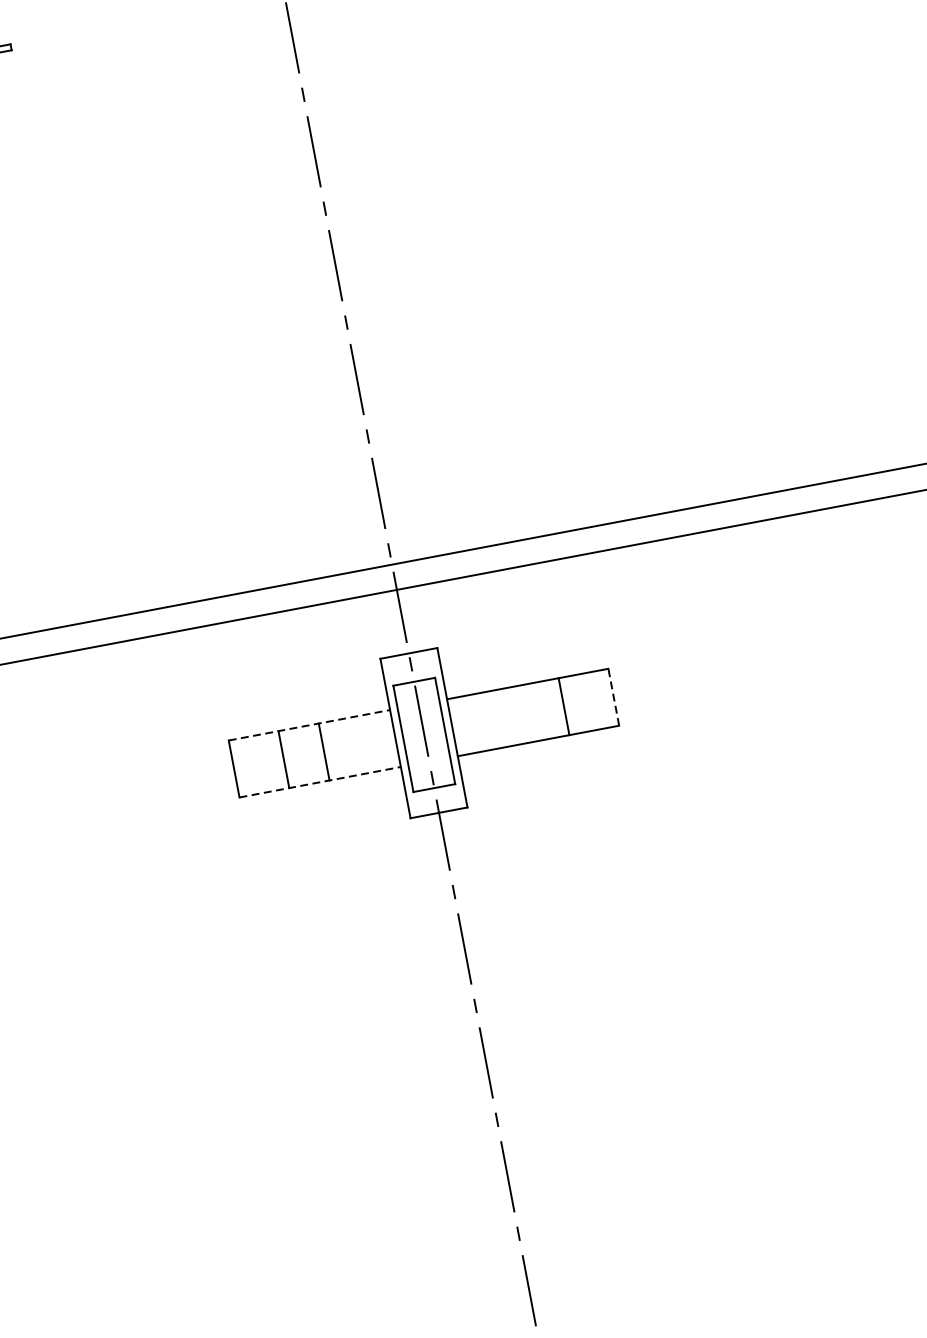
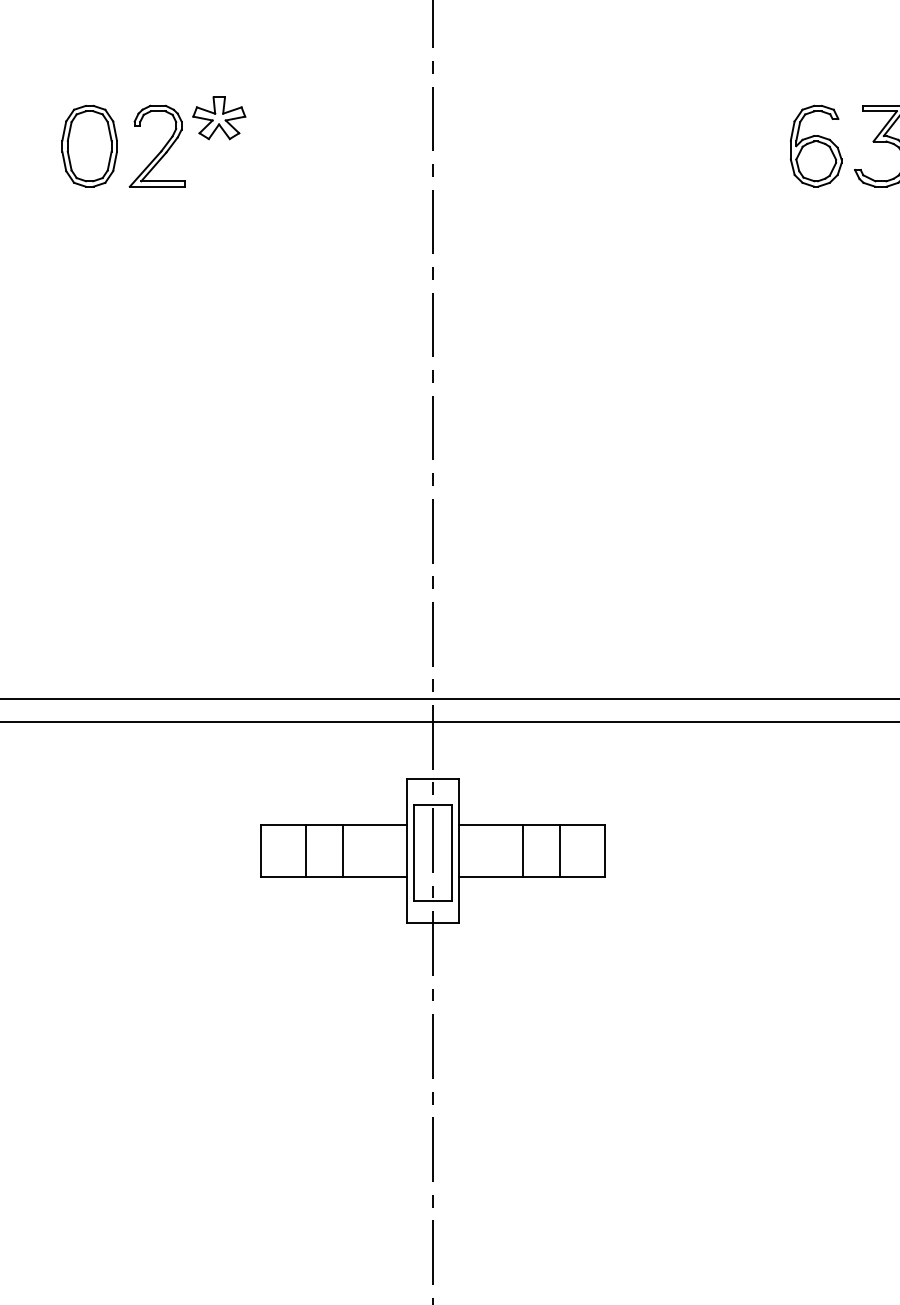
line: (613, 697) -> (604, 851), dashed -> solid
line: (524, 713) -> (523, 850), added
line: (309, 725) -> (334, 825), dashed -> solid
line: (320, 781) -> (334, 876), dashed -> solid

